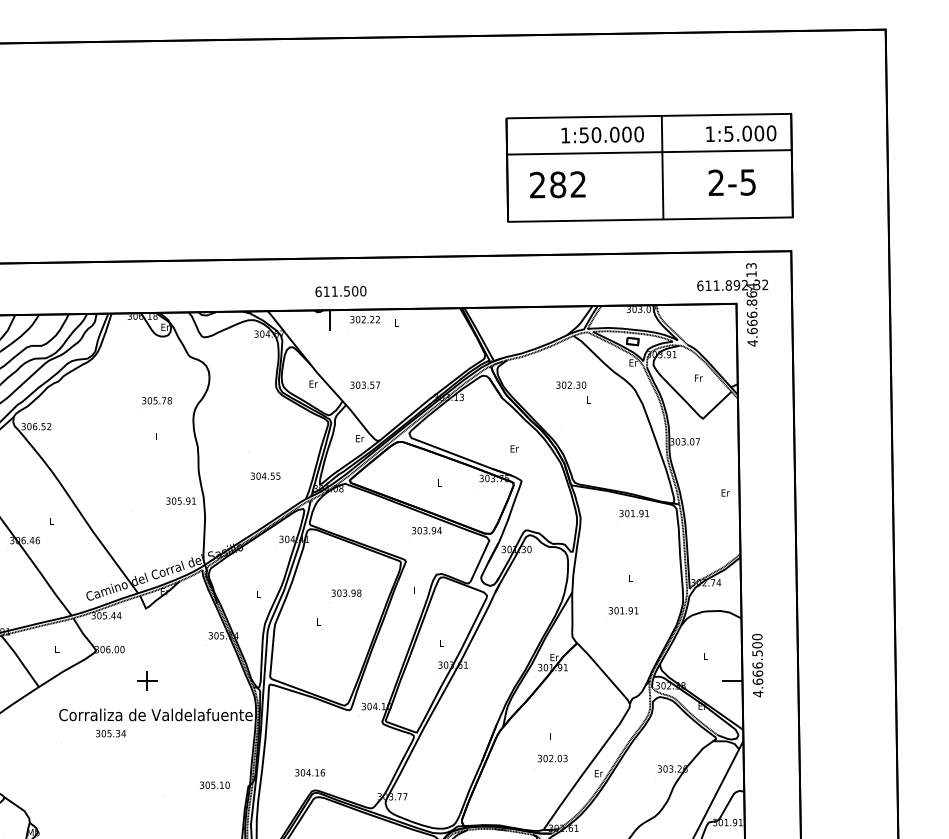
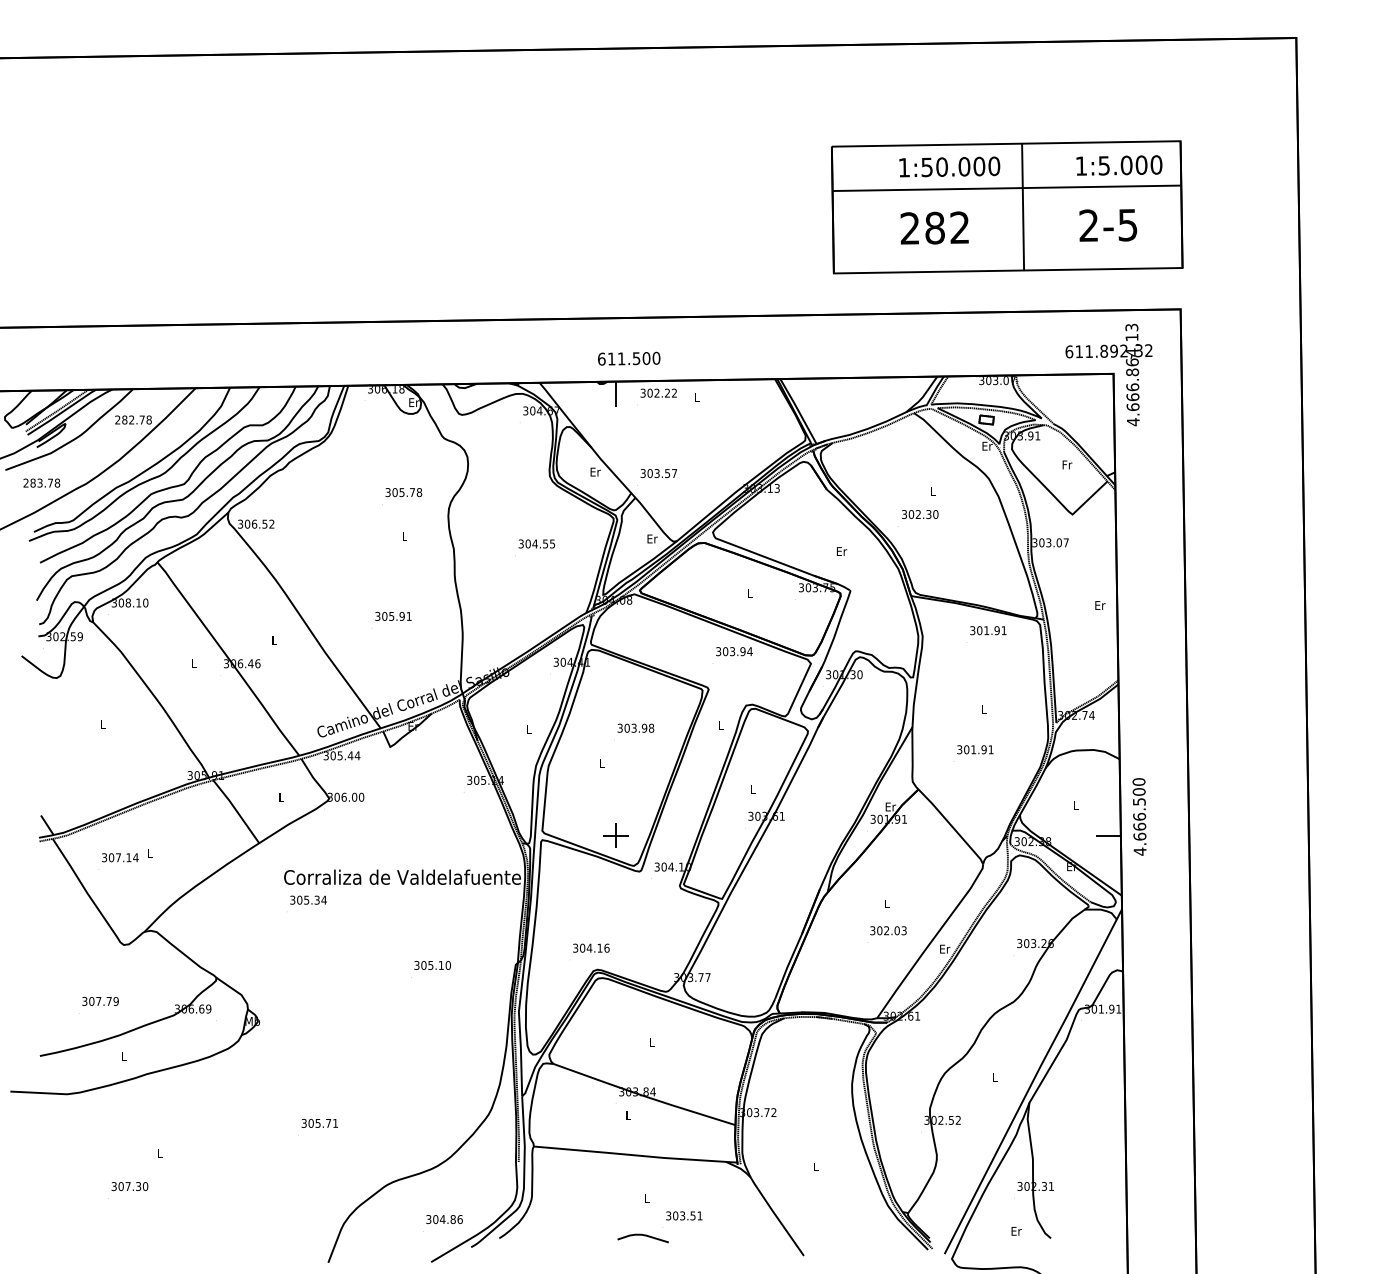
text: (557, 184) -> (934, 227), moved
text: (571, 385) -> (920, 514), moved
text: (265, 475) -> (536, 543), moved
text: (181, 501) -> (393, 616), moved
part: (146, 680) -> (615, 835), moved
text: (111, 733) -> (308, 899), moved
text: (214, 785) -> (432, 965), moved

